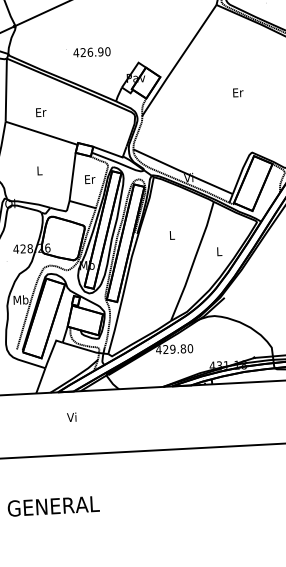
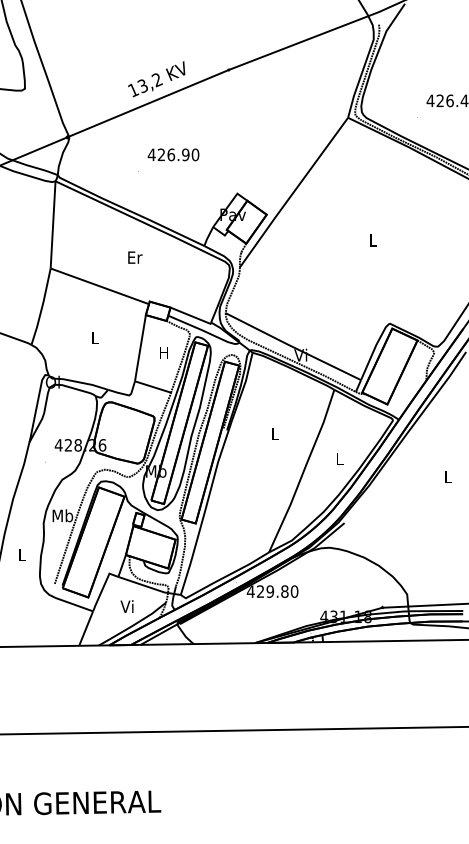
text: (91, 52) -> (173, 154), moved
text: (238, 92) -> (373, 240), Er -> L
text: (41, 112) -> (135, 257), moved
text: (90, 179) -> (164, 352), Er -> H
text: (71, 417) -> (126, 606), moved

